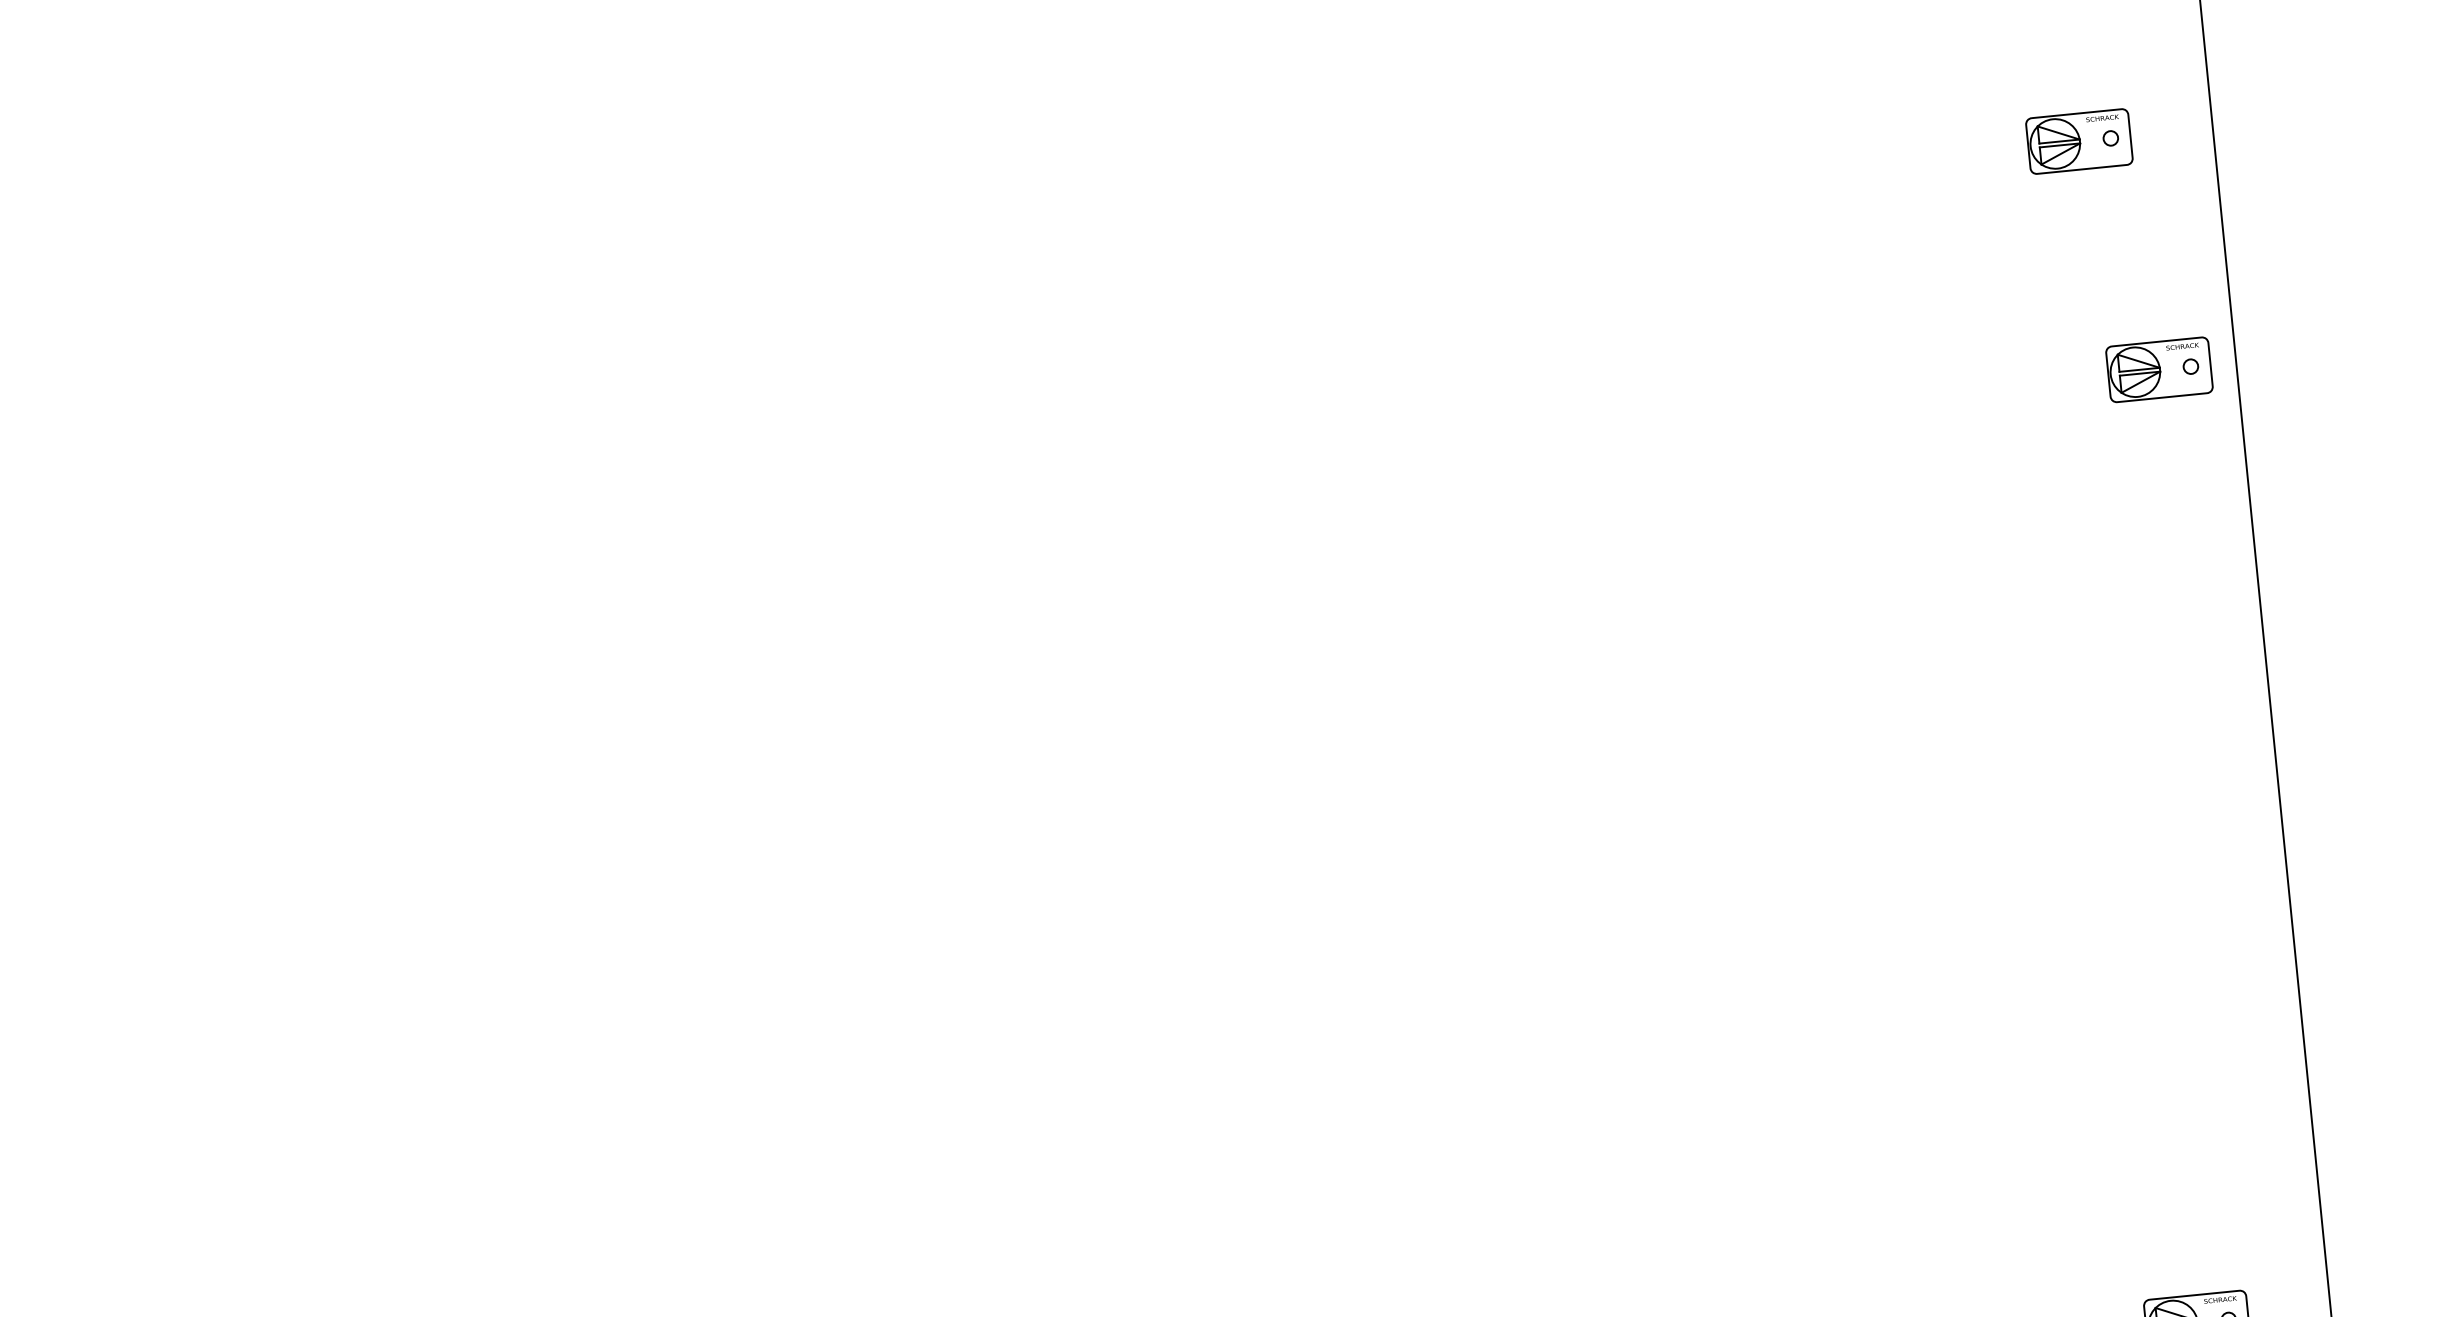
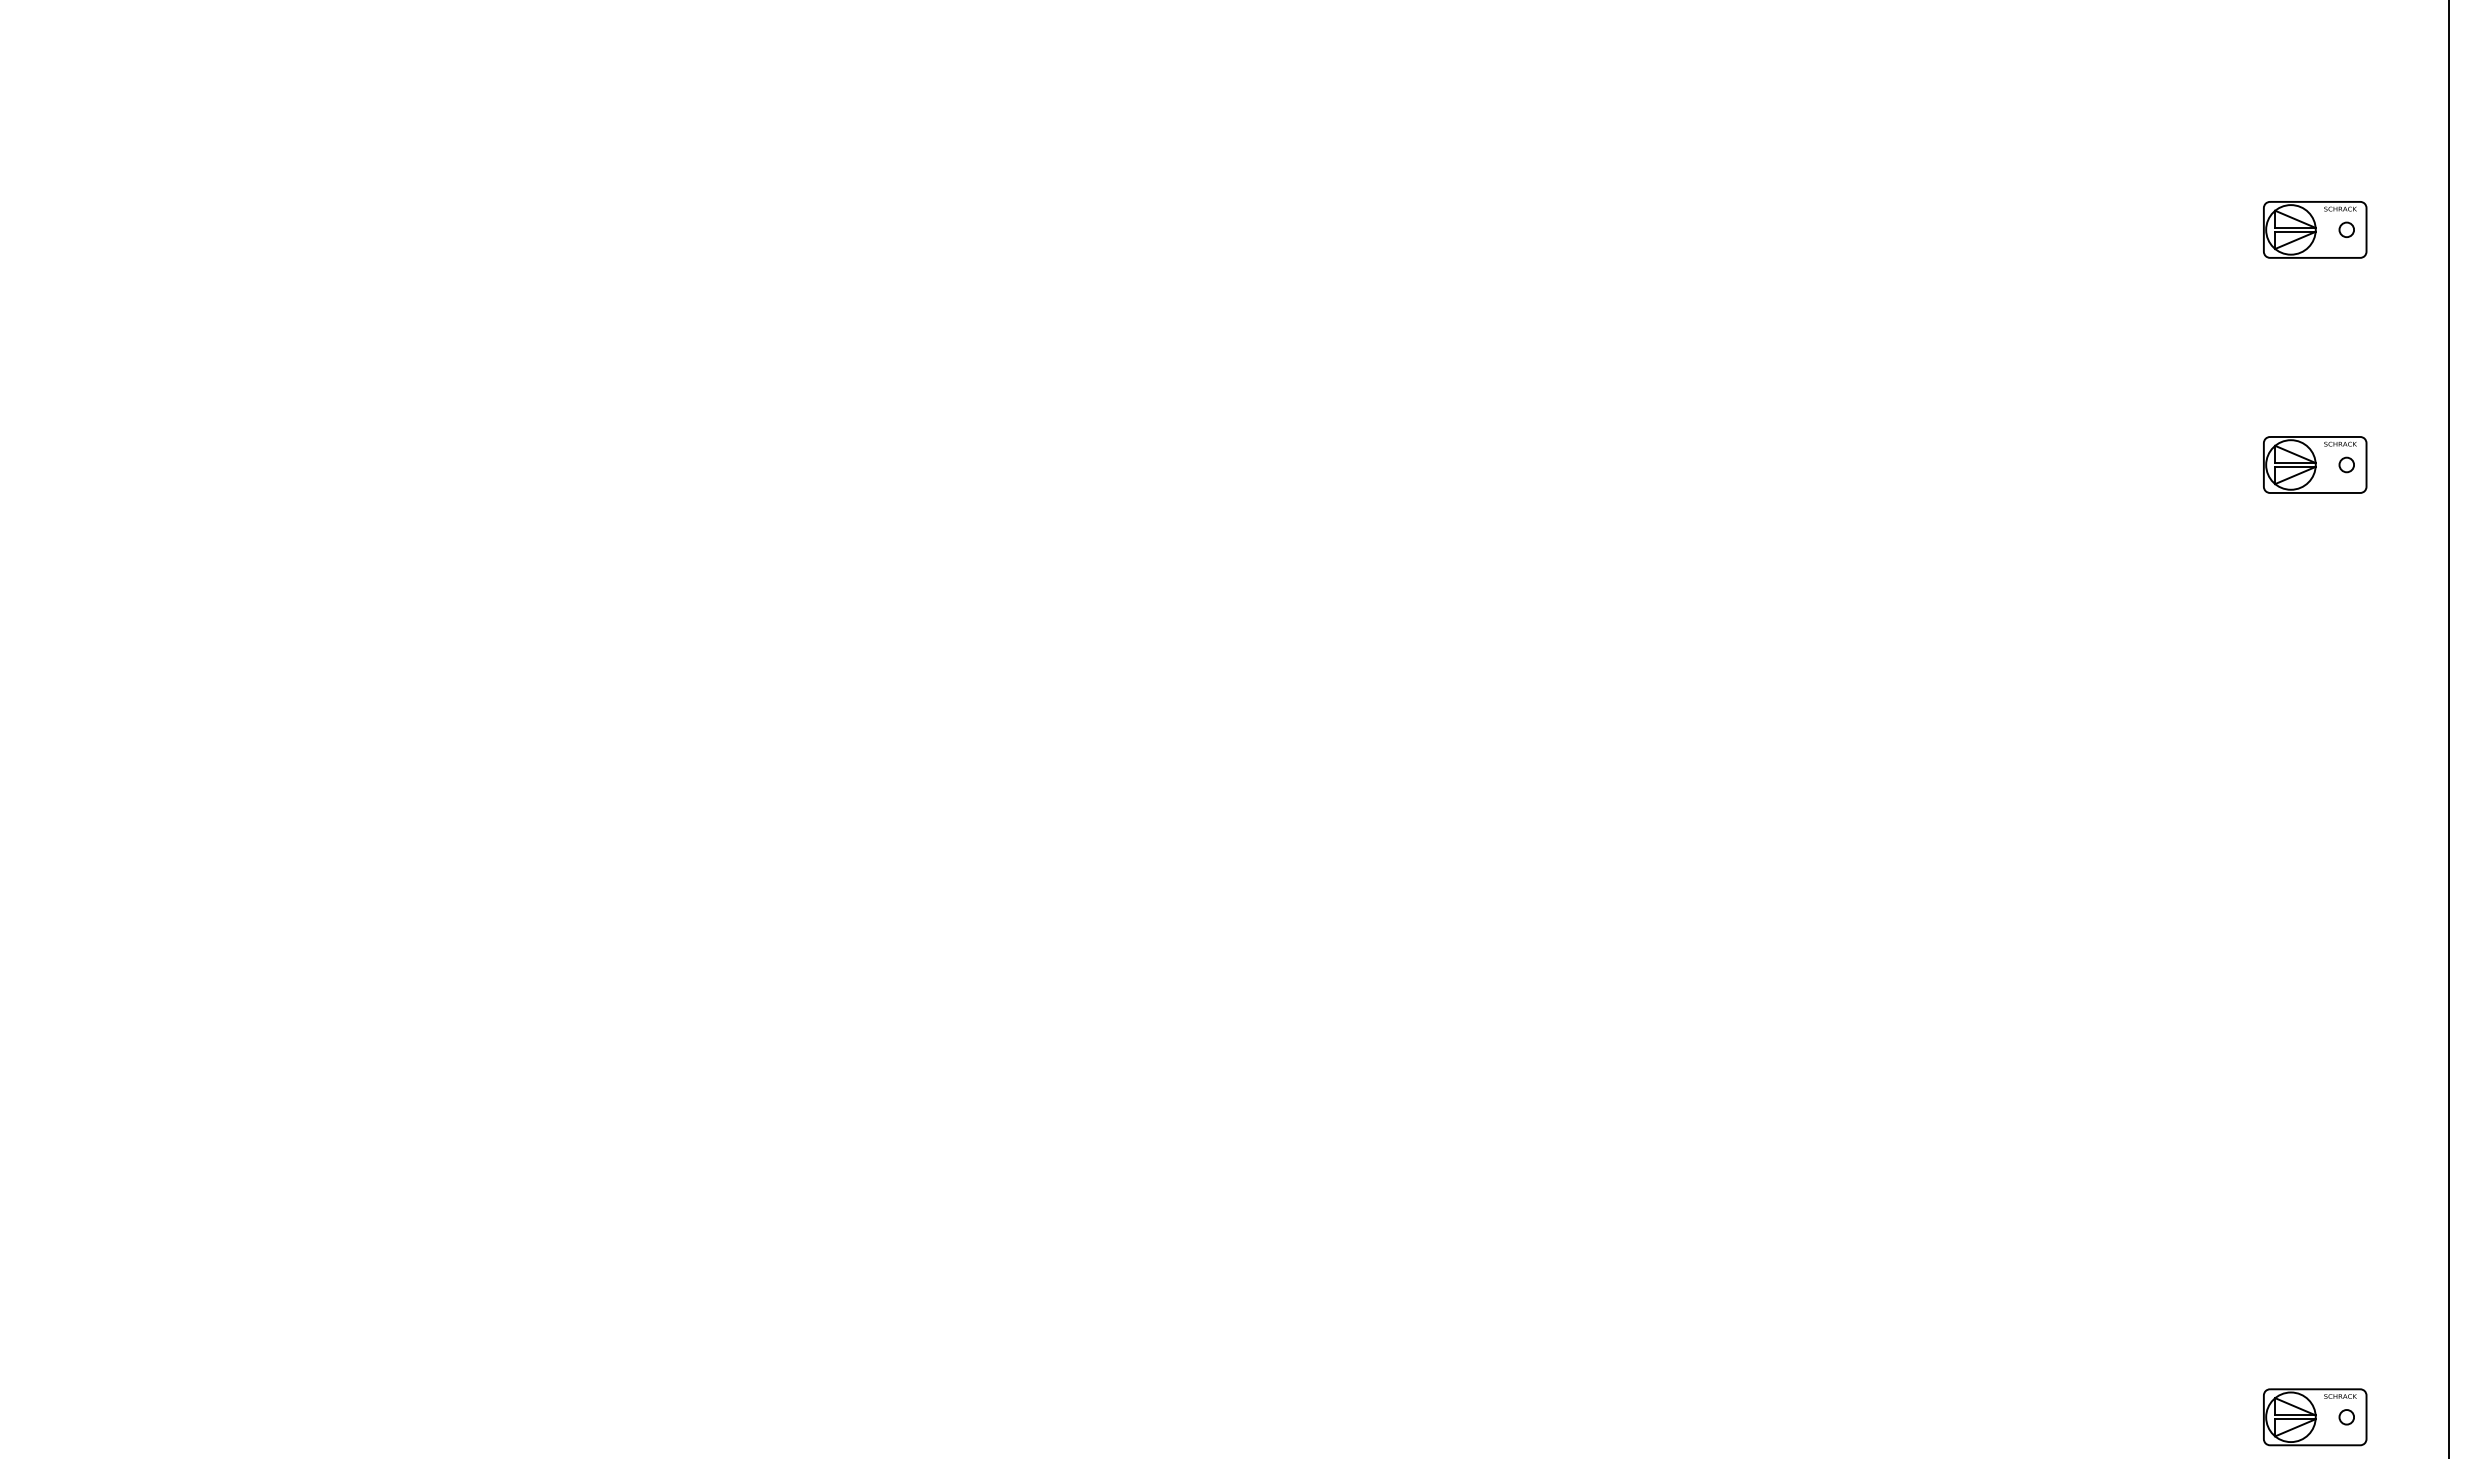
part: (2159, 369) -> (2315, 464), moved

